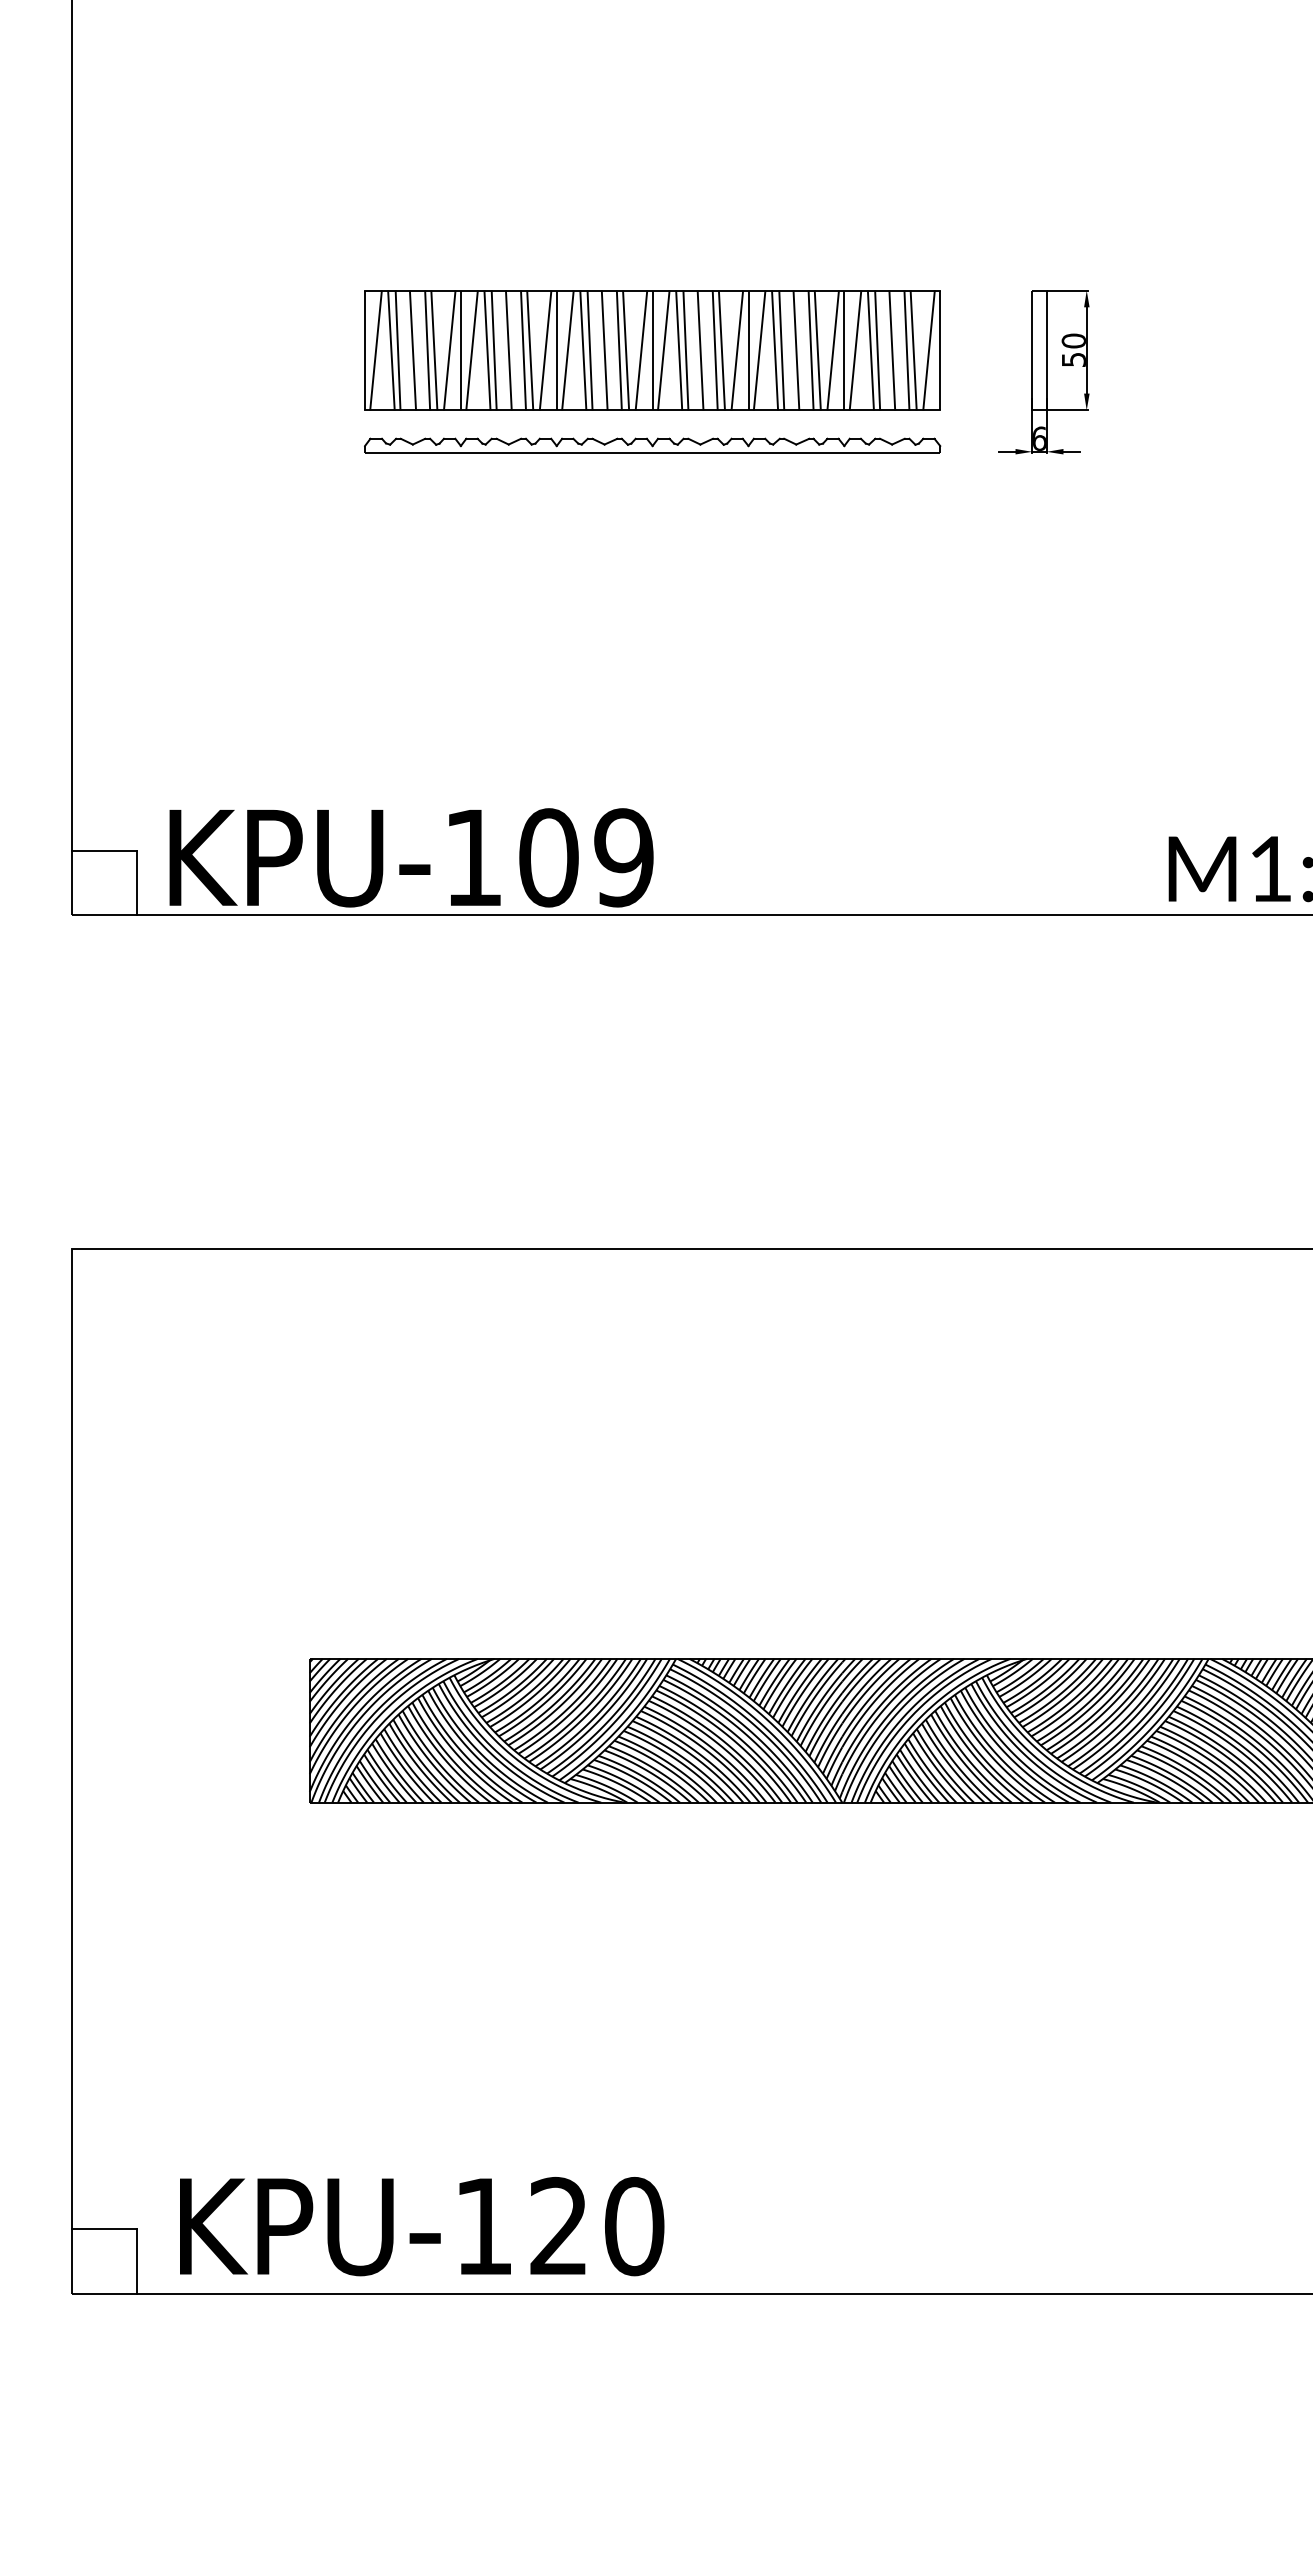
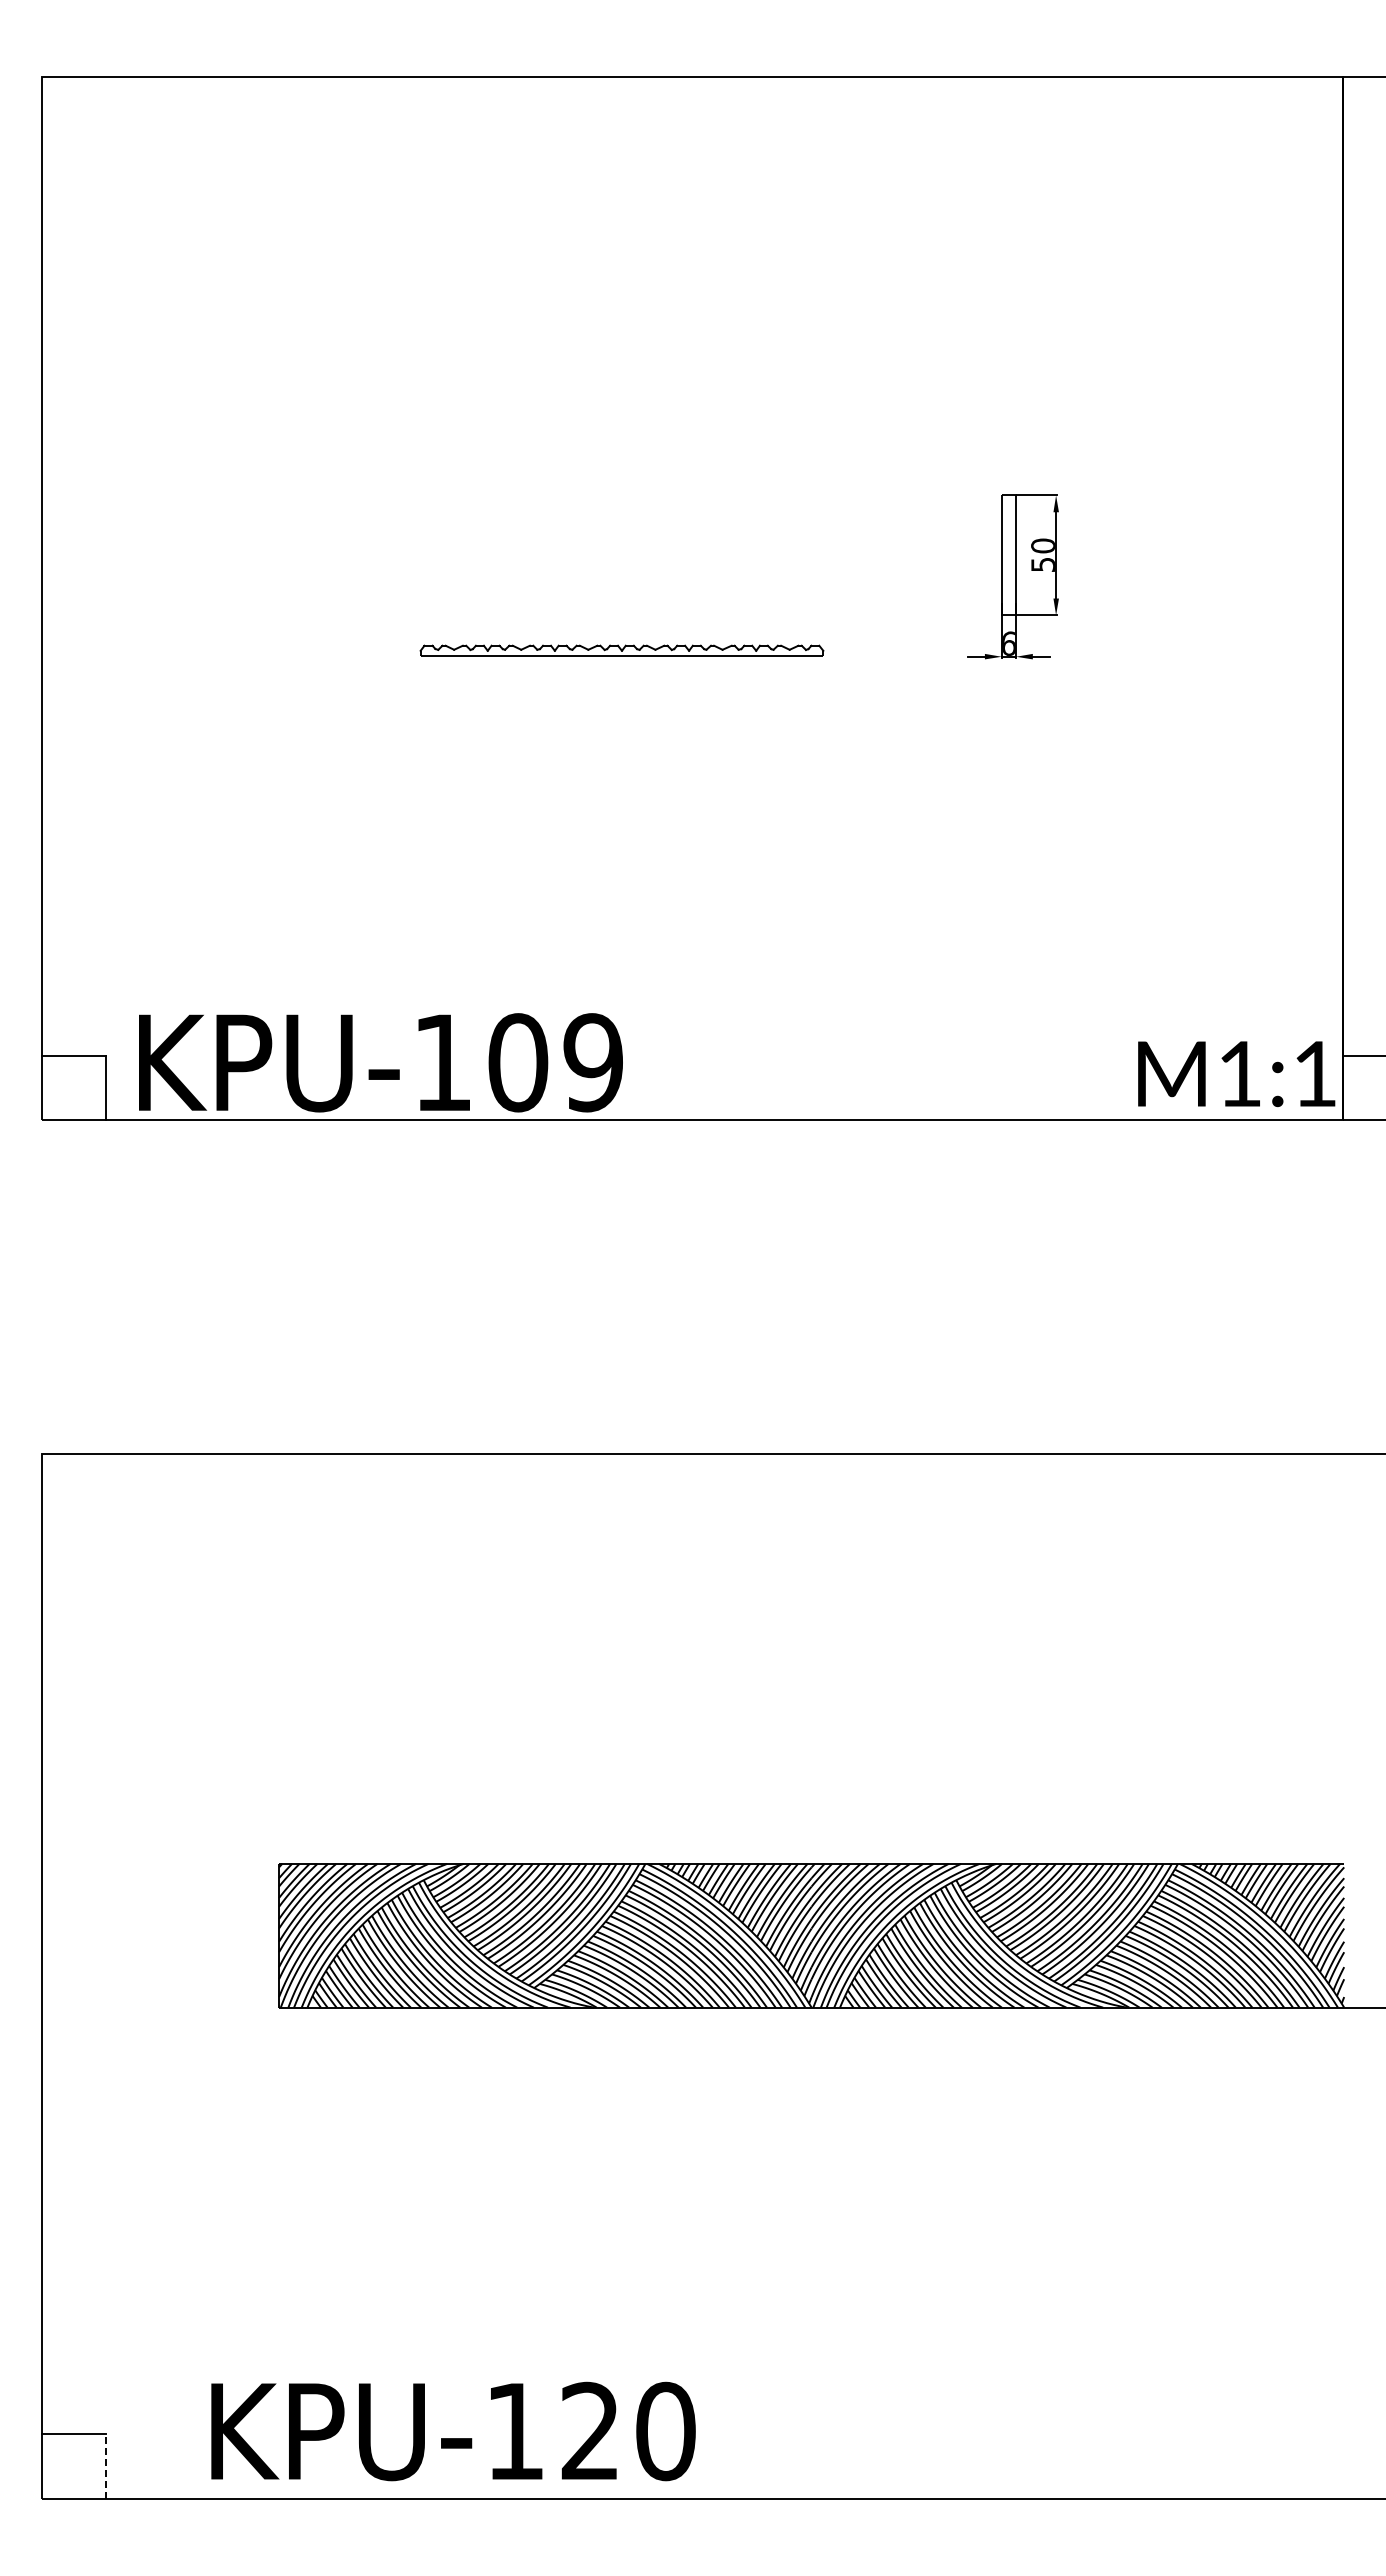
part: (652, 349) -> (621, 554), removed
part: (652, 445) -> (621, 650), size x0.7
text: (422, 2226) -> (453, 2431), moved
line: (137, 2261) -> (106, 2466), solid -> dashed

